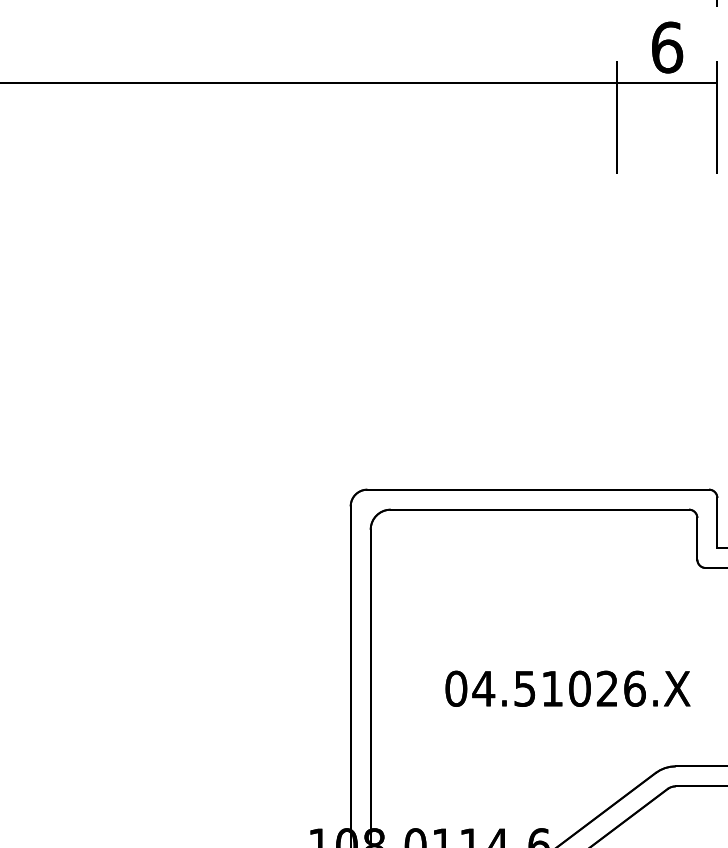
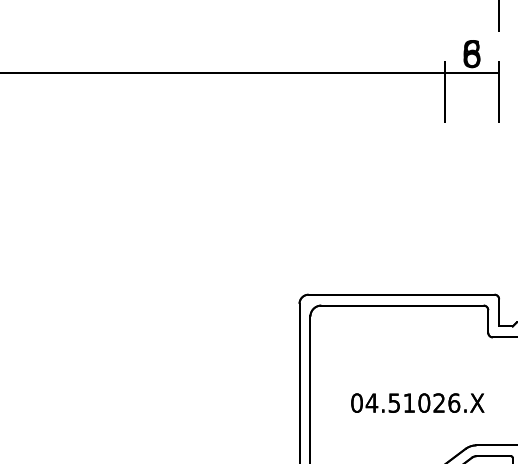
text: (666, 46) -> (471, 53), 6 -> 8

